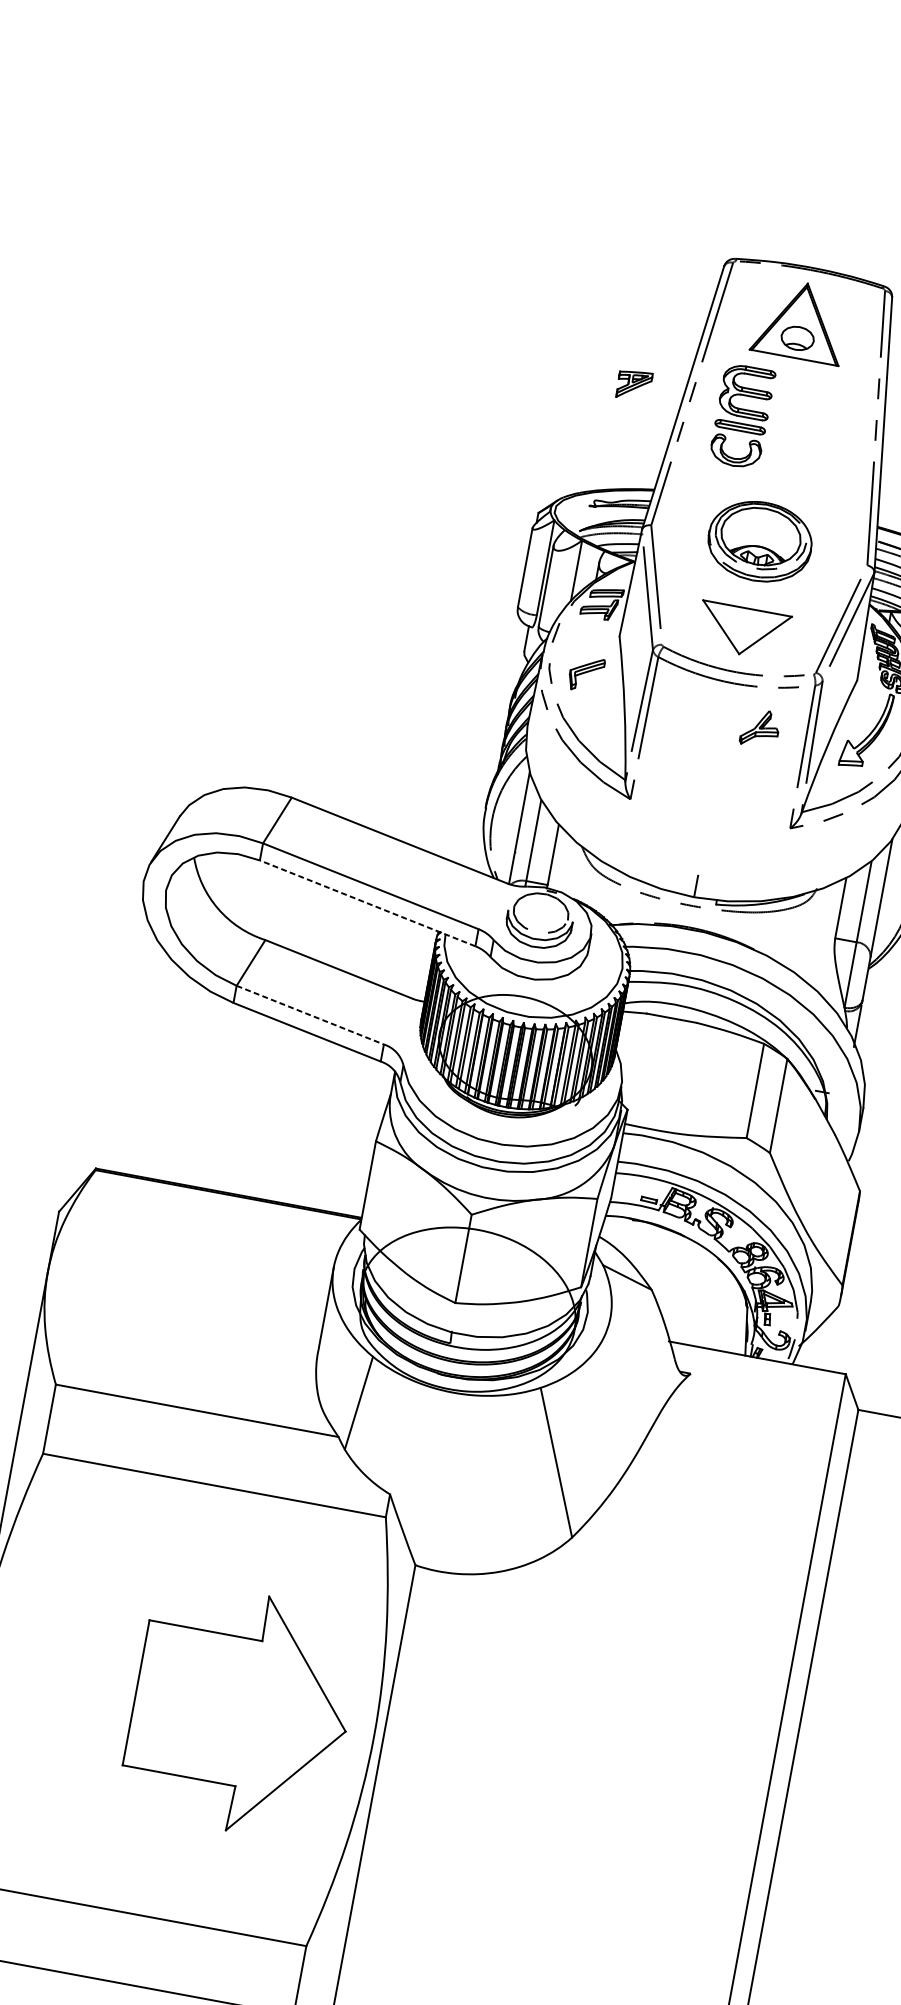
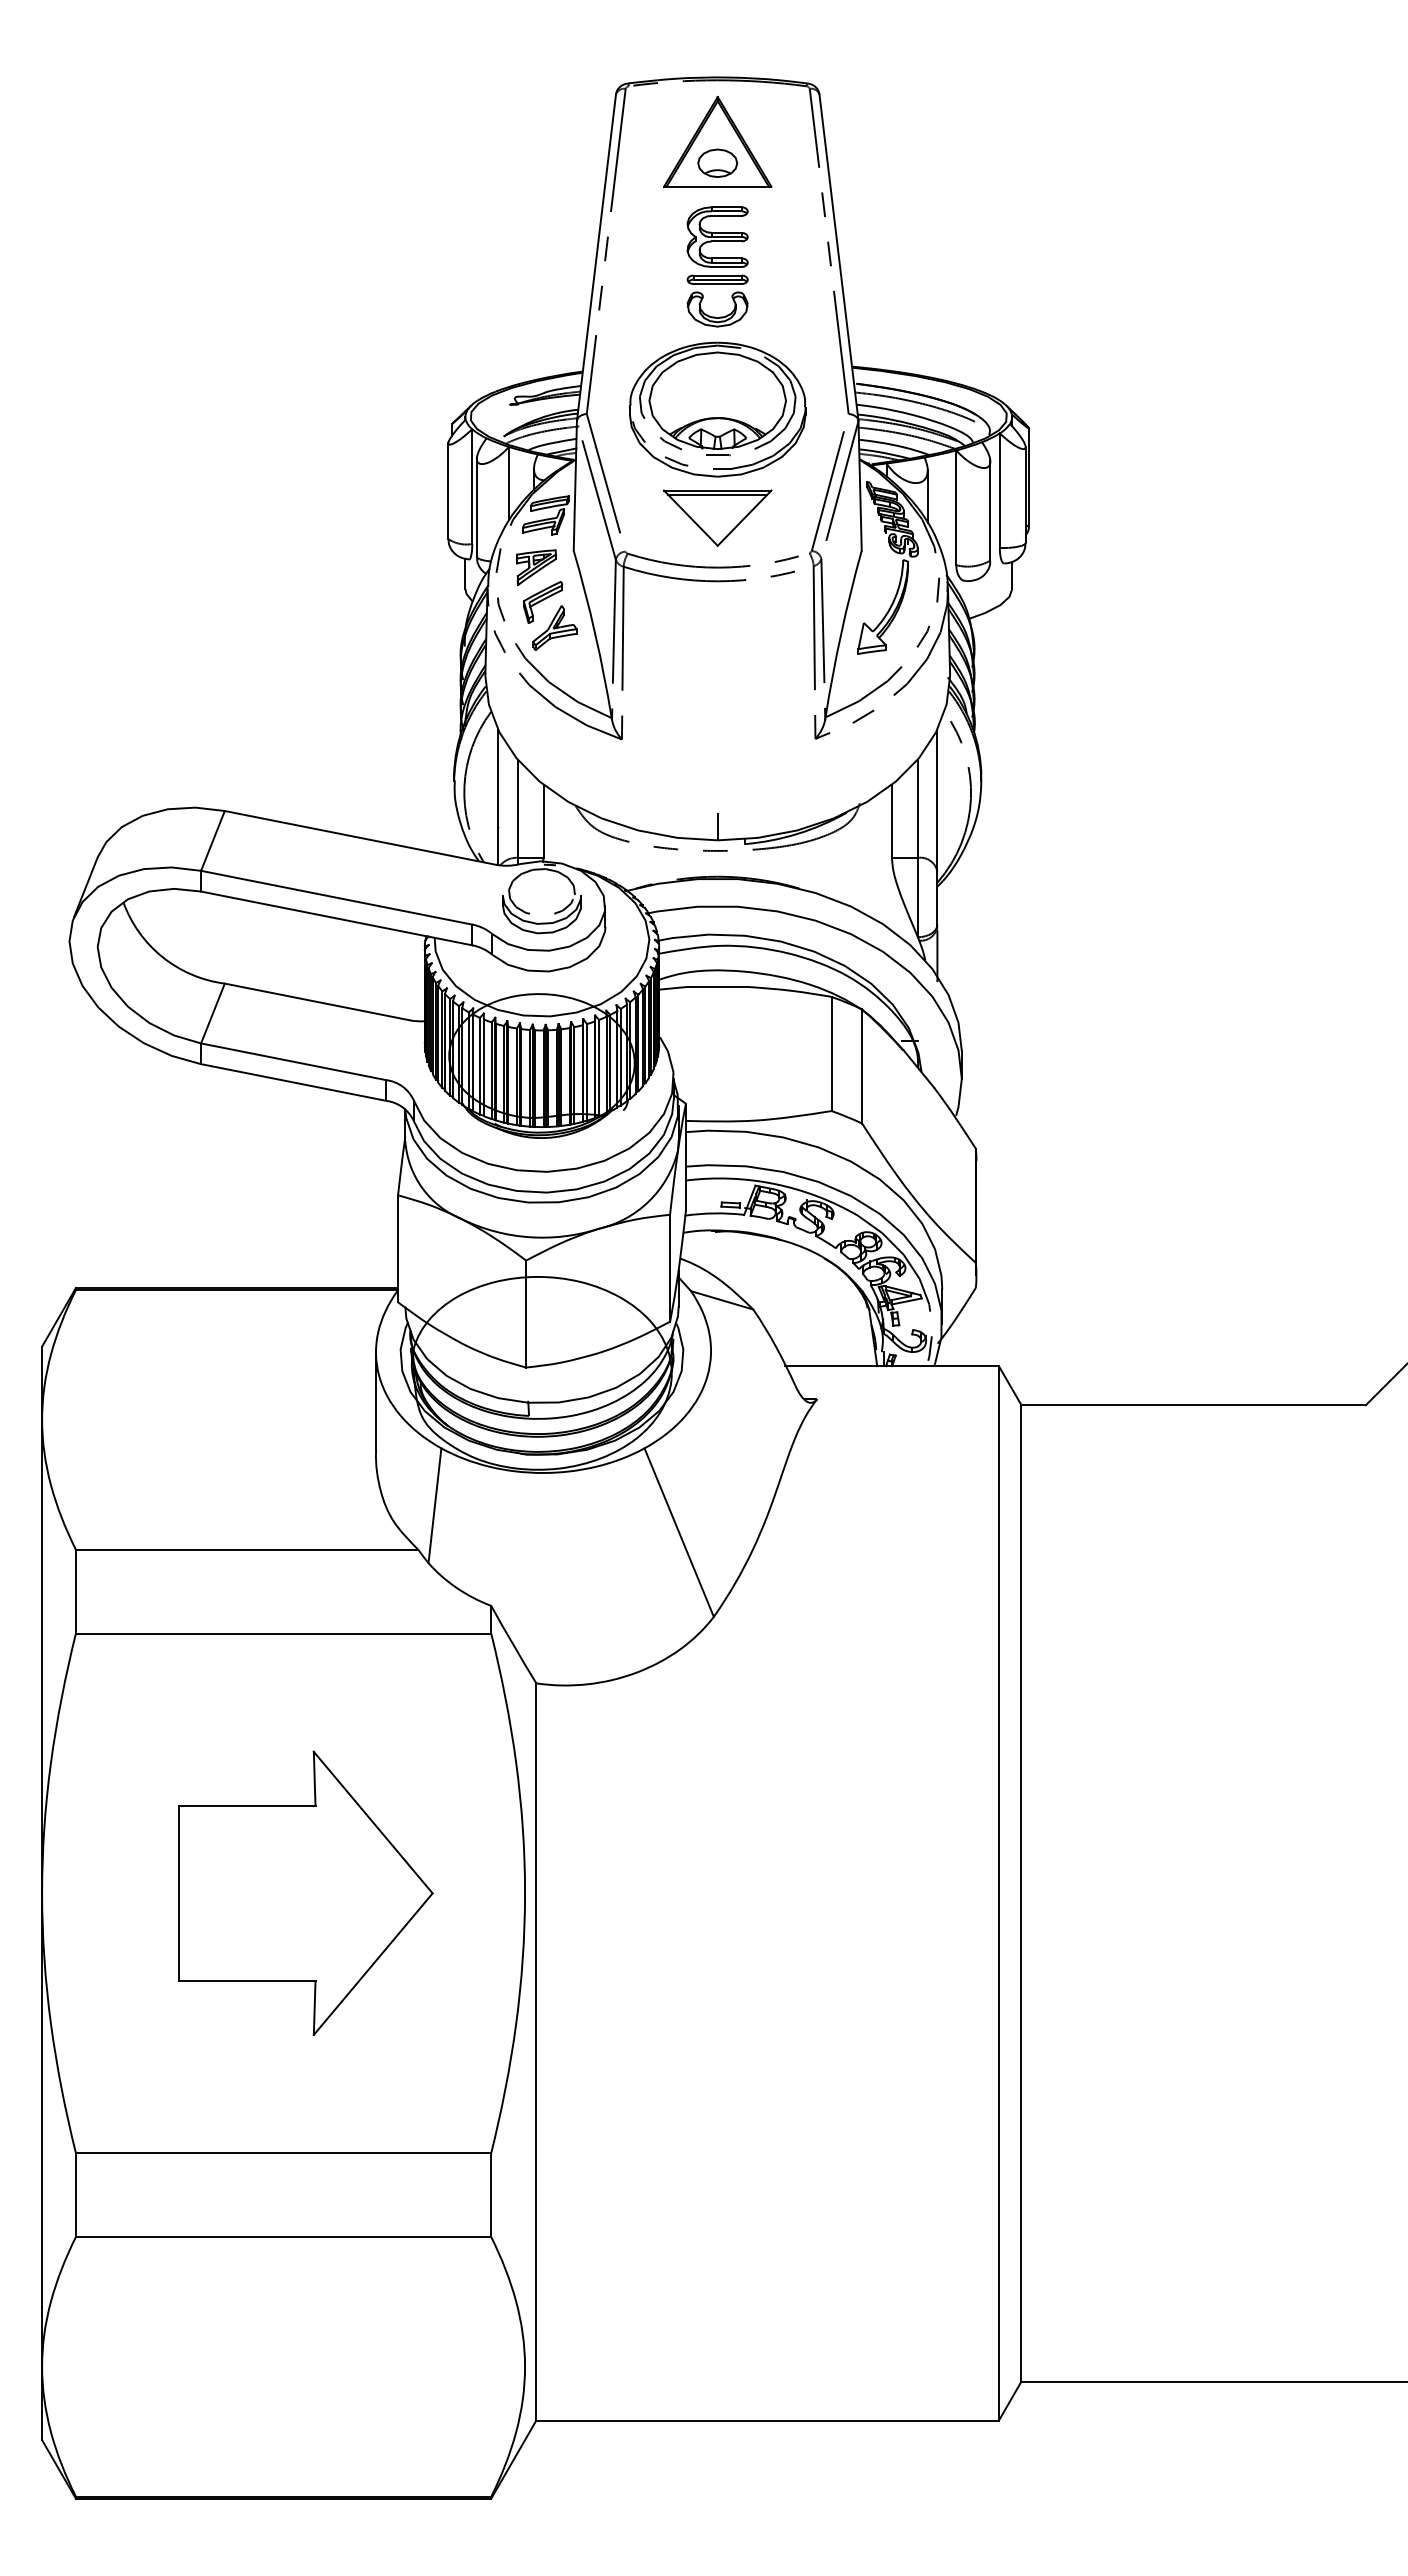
part: (634, 385) -> (536, 567), moved
part: (742, 416) -> (717, 266), moved
part: (759, 541) -> (717, 409), size x1.43
line: (746, 611) -> (717, 494), added
part: (760, 727) -> (554, 627), moved
line: (367, 903) -> (336, 918), dashed -> solid
line: (310, 1015) -> (294, 1061), dashed -> solid
part: (240, 1711) -> (305, 1892), moved

